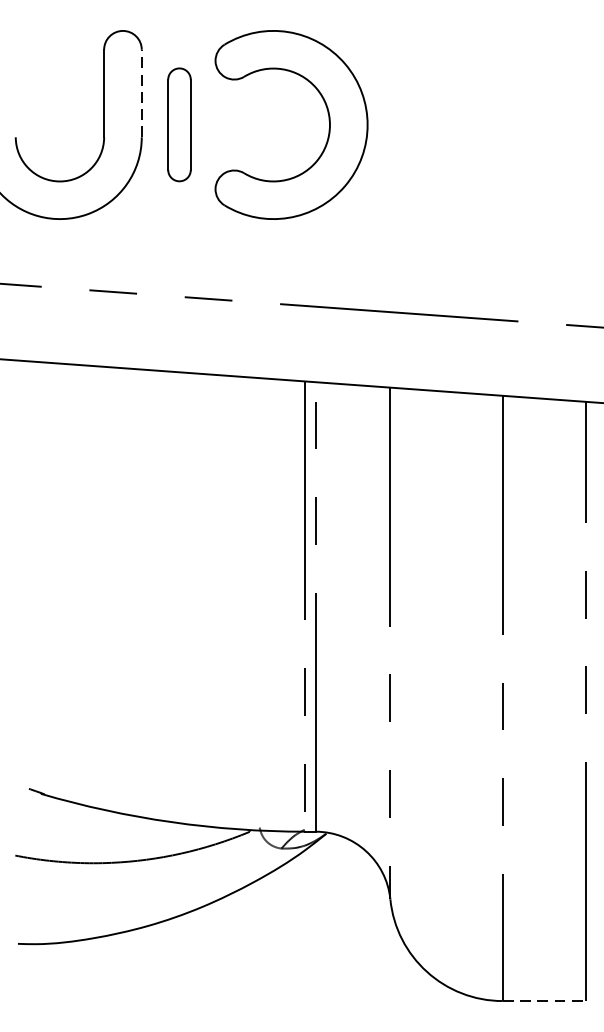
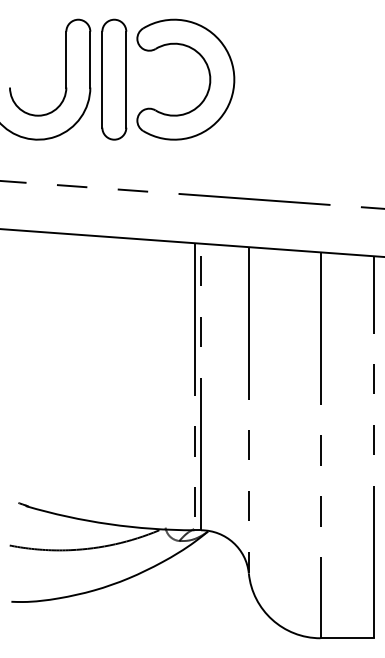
line: (142, 93) -> (90, 59), dashed -> solid
part: (179, 124) -> (114, 79), size x1.67
line: (545, 1001) -> (347, 638), dashed -> solid

